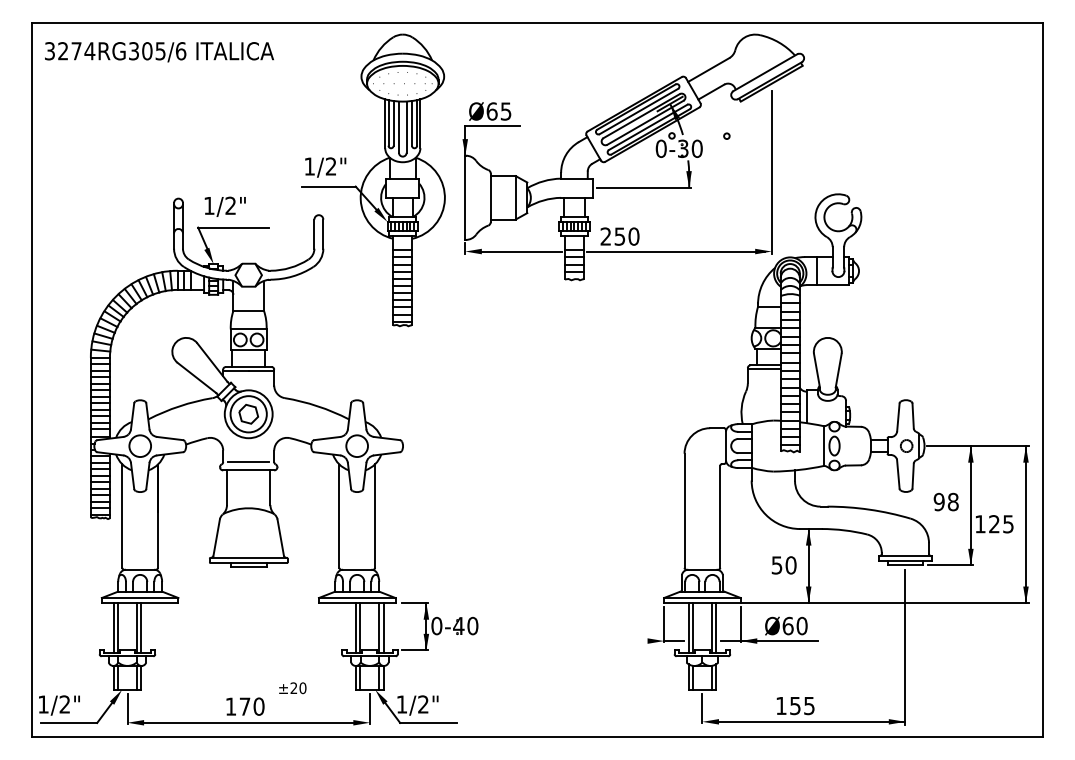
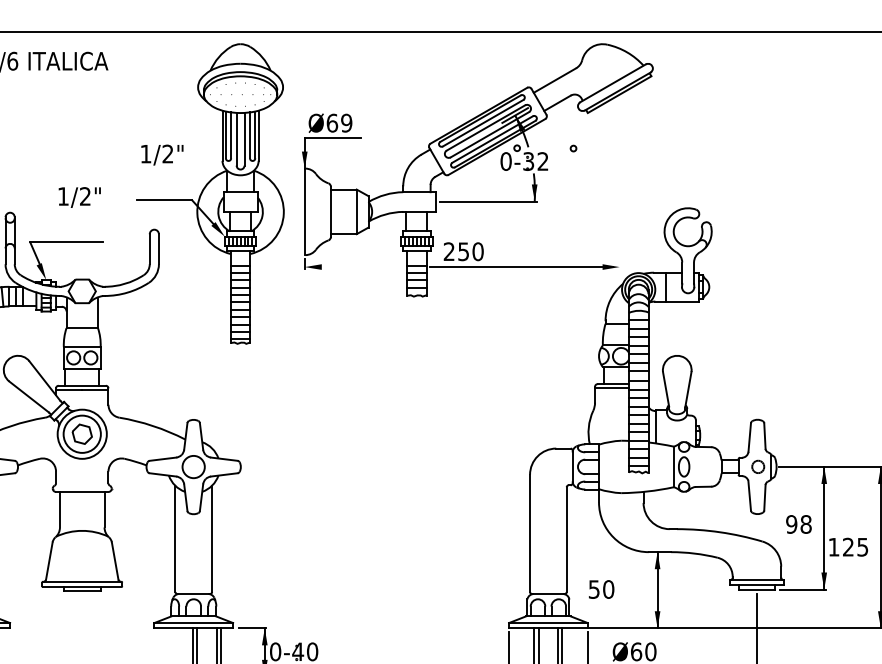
text: (505, 111) -> (346, 123), Ø65 -> Ø69
text: (696, 148) -> (542, 161), 0-30 -> 0-32
text: (325, 167) -> (162, 155), moved
line: (771, 171) -> (619, 184), removed
text: (224, 206) -> (78, 197), moved
line: (520, 251) -> (361, 267), removed
line: (248, 462) -> (82, 483), removed
text: (783, 565) -> (600, 589), moved

